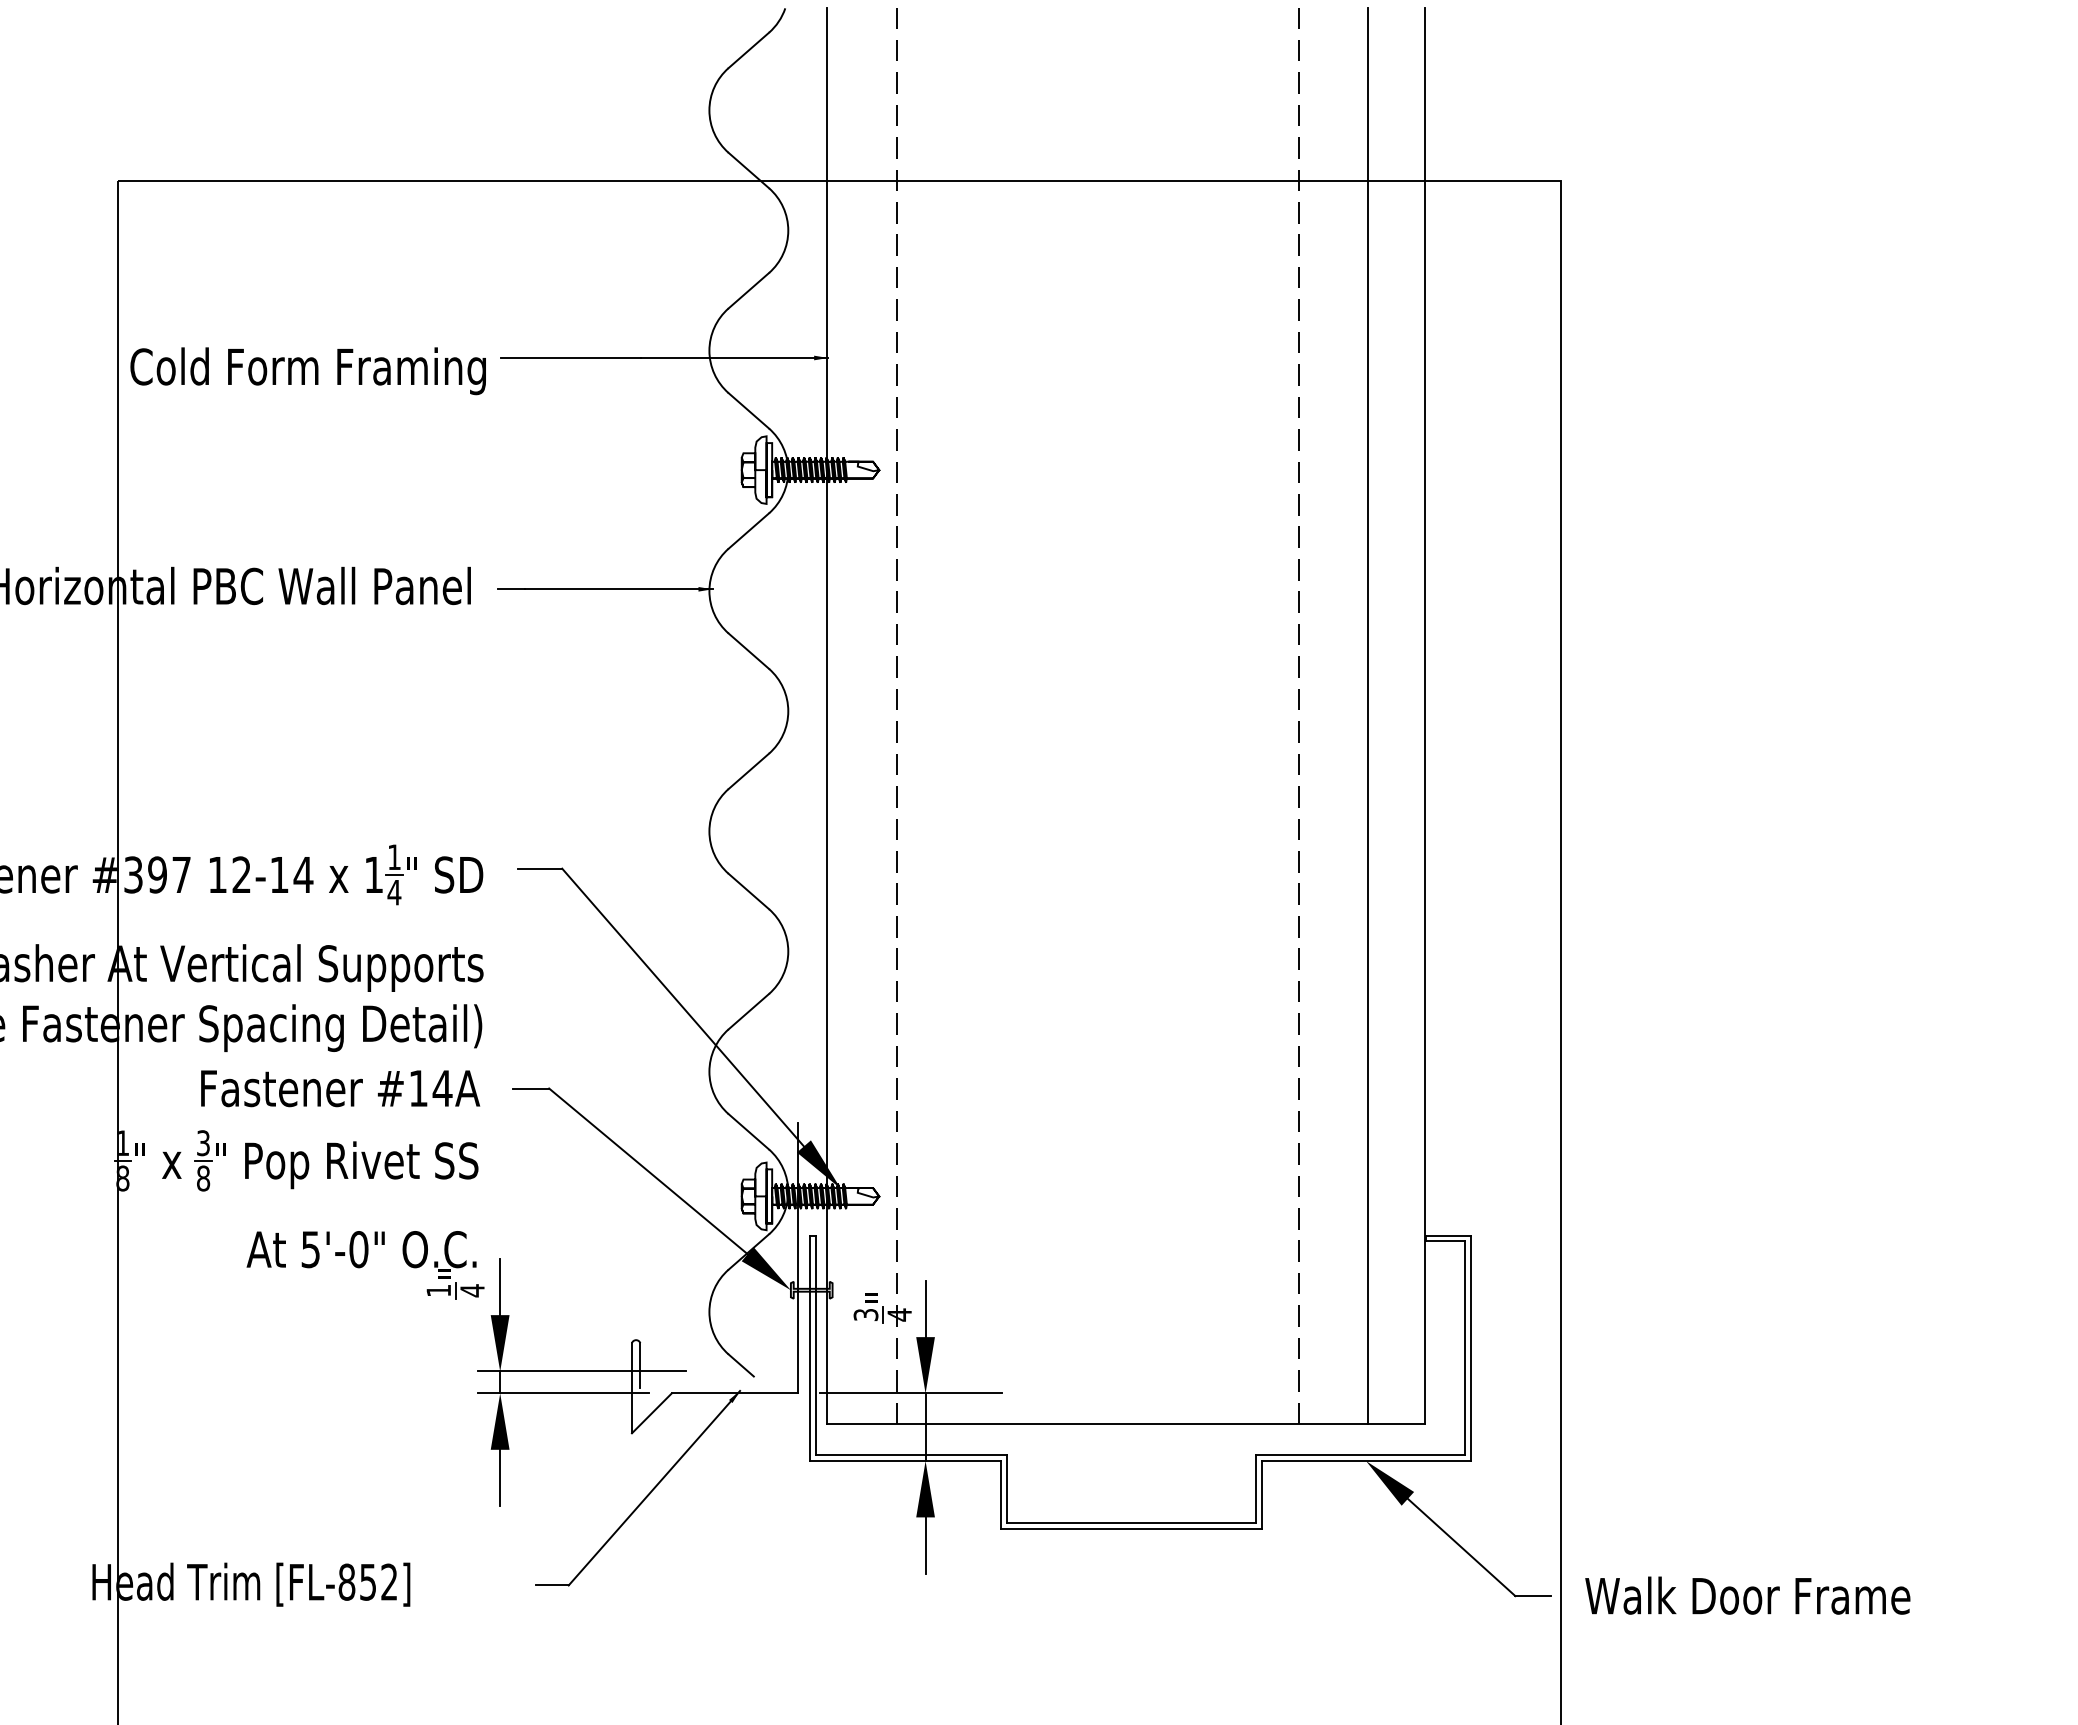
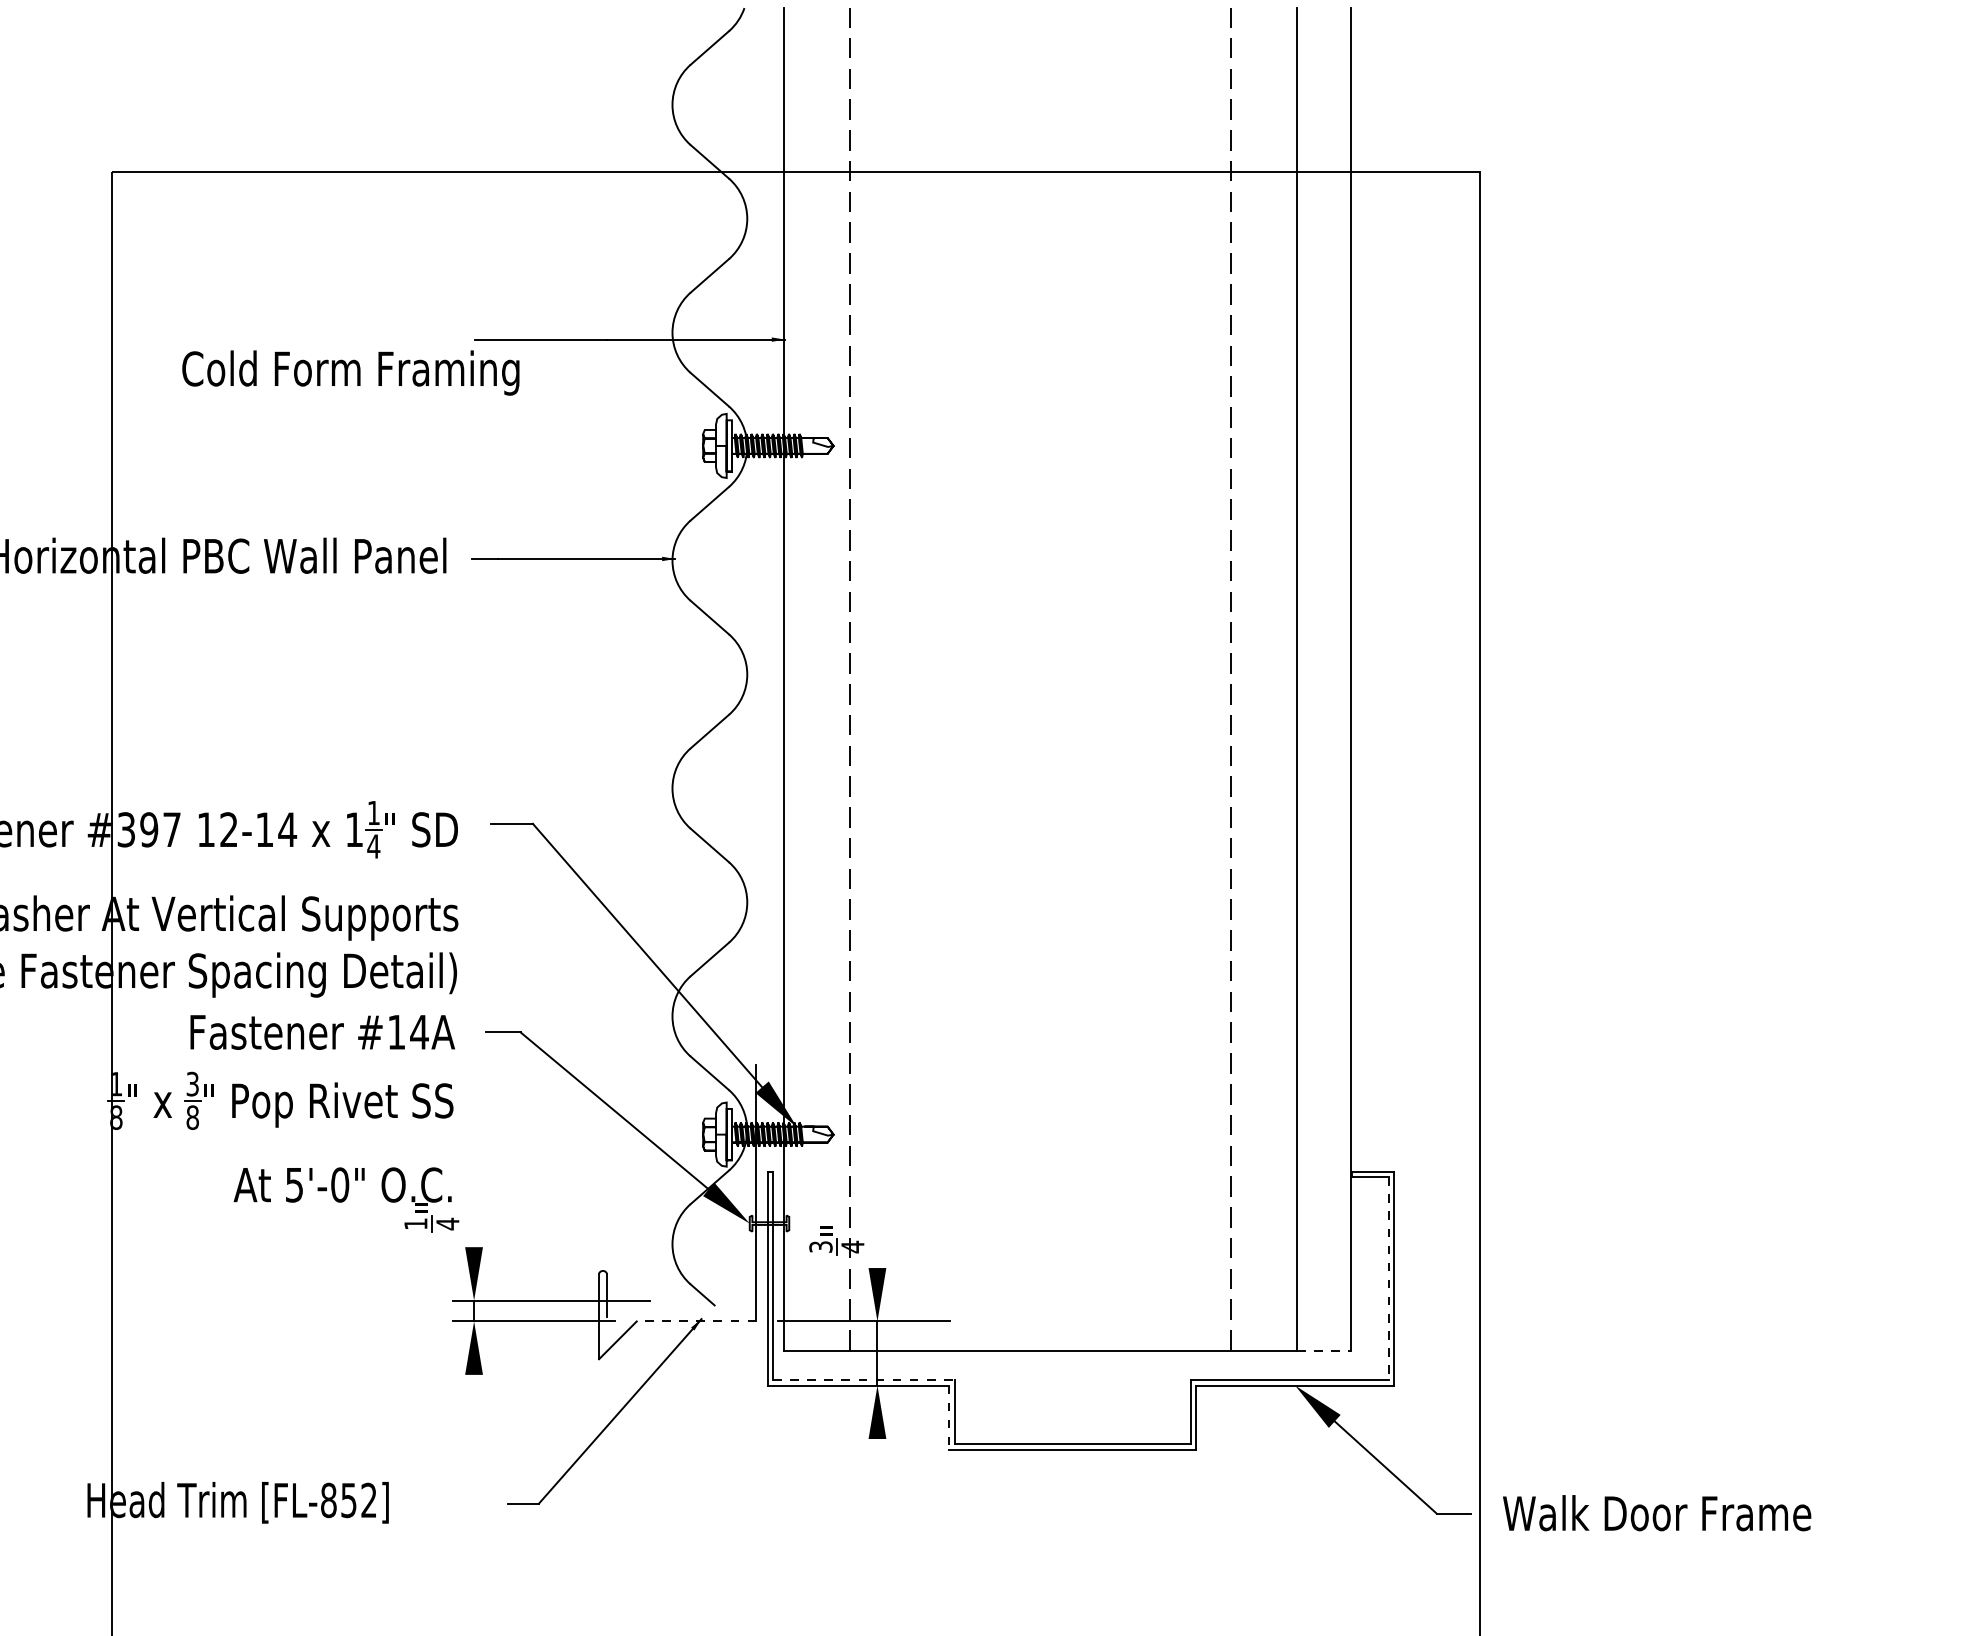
text: (307, 371) -> (350, 373), moved
line: (500, 1286) -> (474, 1220), removed
line: (925, 1308) -> (877, 1240), removed
line: (1464, 1348) -> (1388, 1278), solid -> dashed
line: (734, 1393) -> (696, 1321), solid -> dashed
line: (1396, 1424) -> (1323, 1350), solid -> dashed
line: (911, 1455) -> (864, 1380), solid -> dashed
line: (500, 1477) -> (474, 1401), removed
line: (1001, 1494) -> (949, 1417), solid -> dashed
line: (925, 1545) -> (877, 1465), removed

